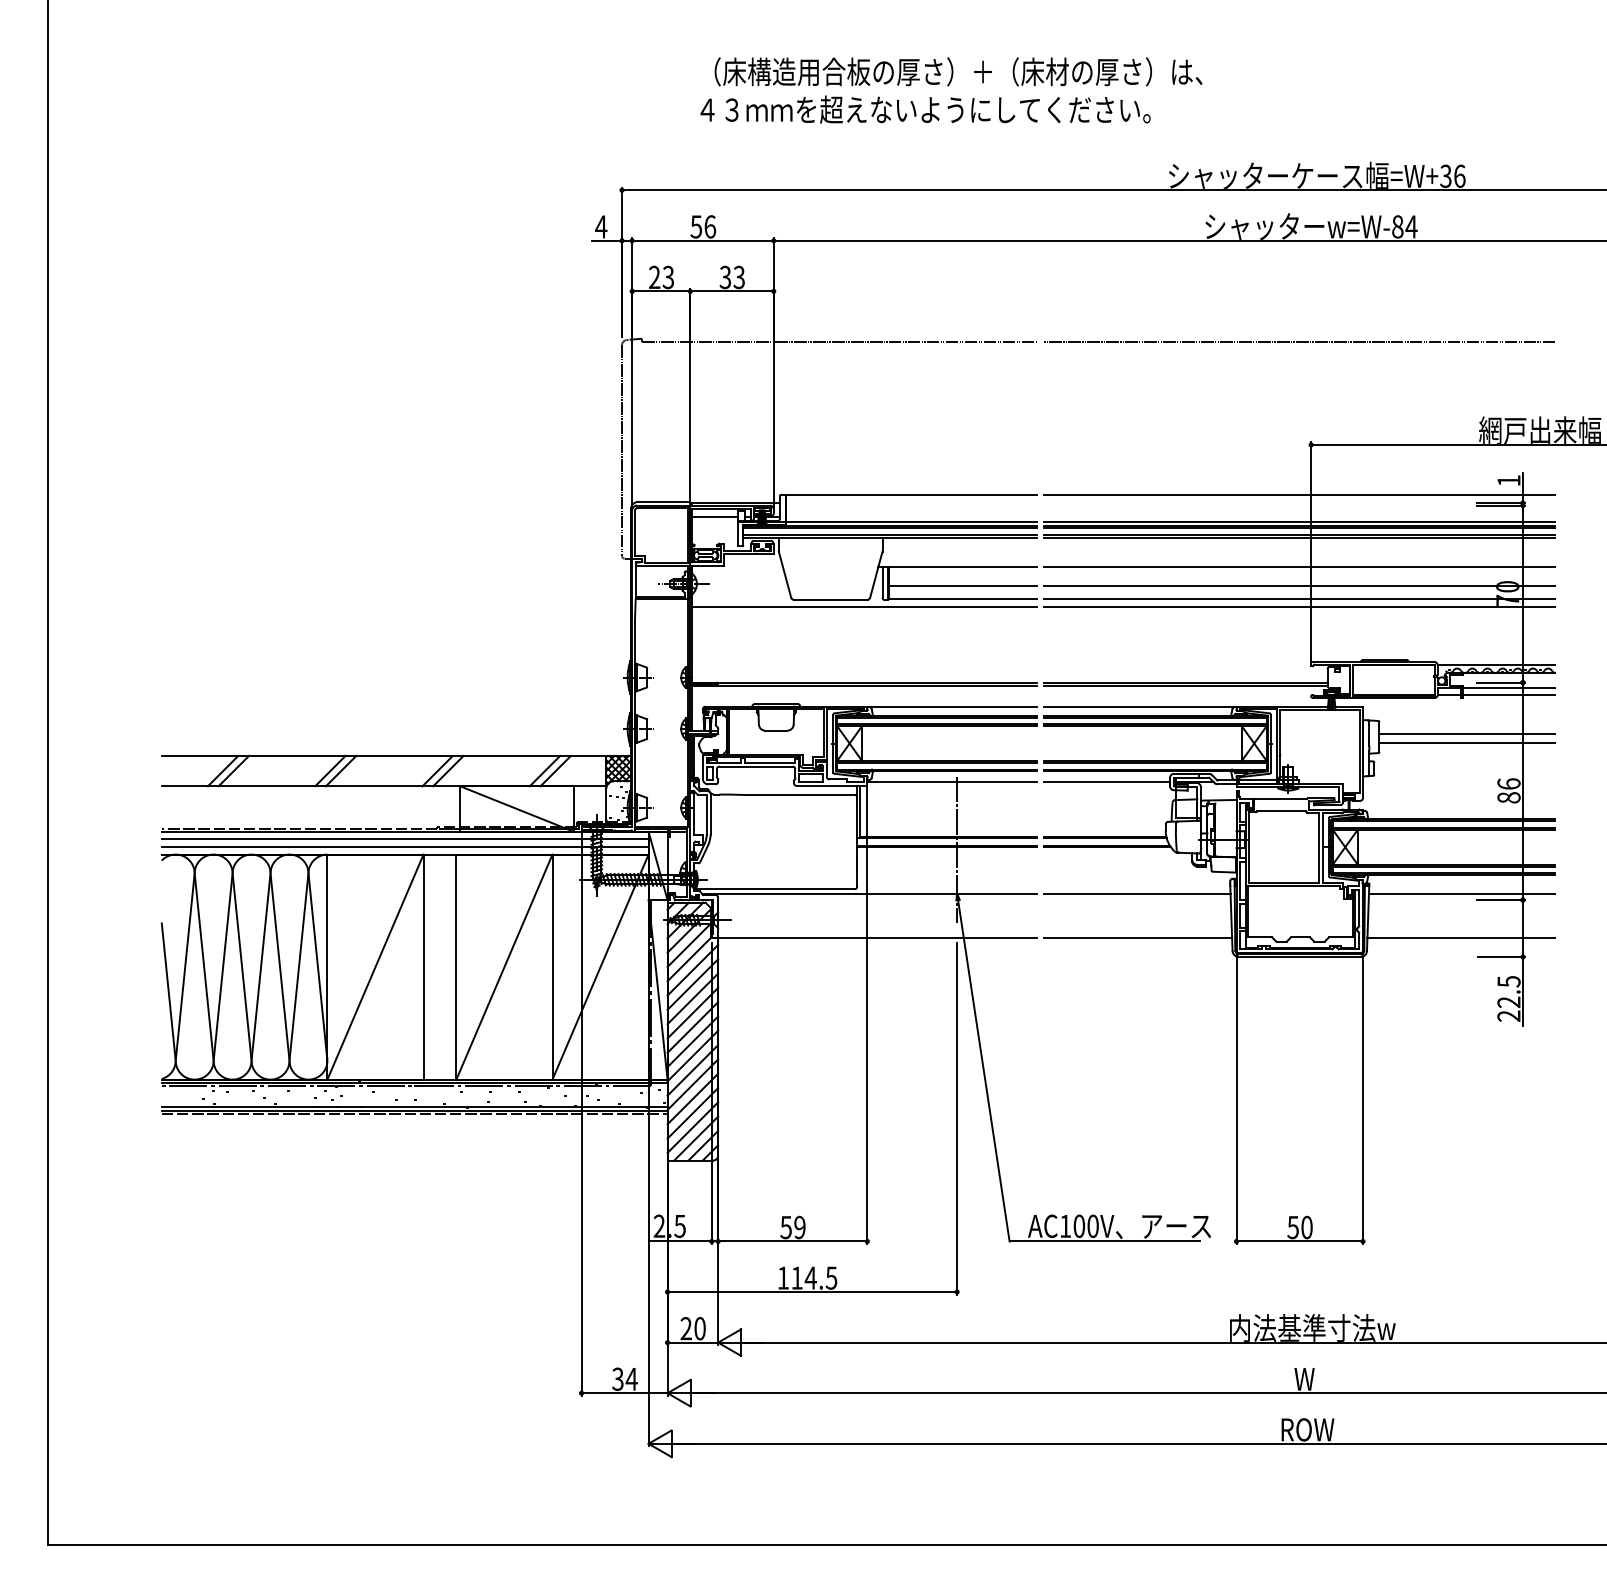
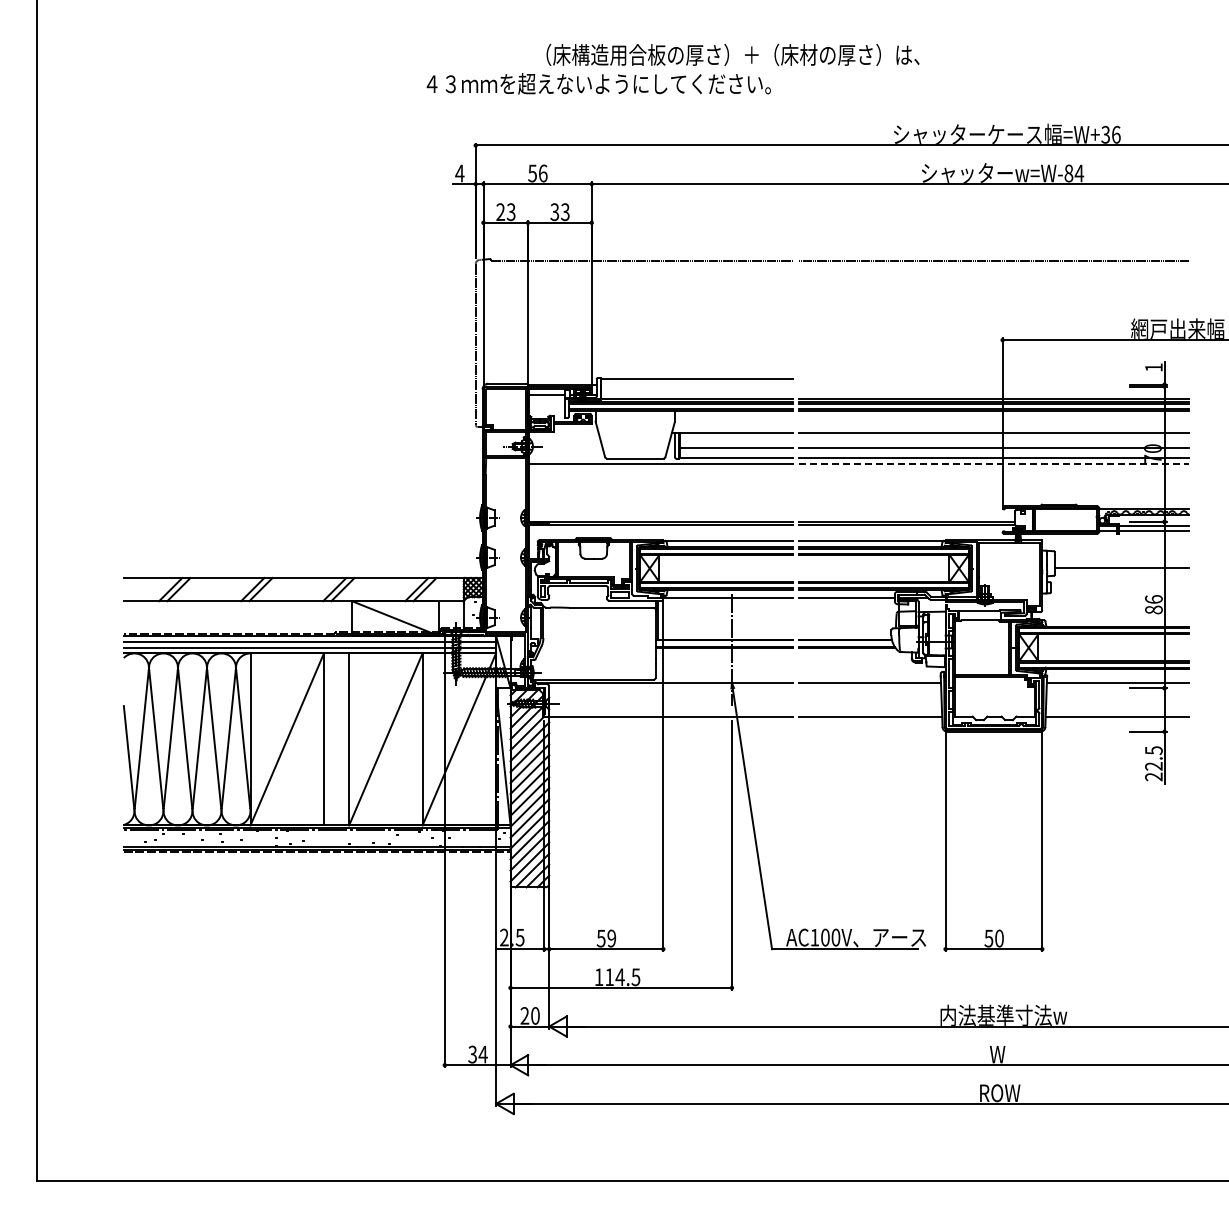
text: (925, 109) -> (598, 83), moved
line: (1299, 495) -> (993, 378), removed
line: (1300, 606) -> (994, 463), solid -> dashed
line: (1466, 734) -> (1121, 561), removed

